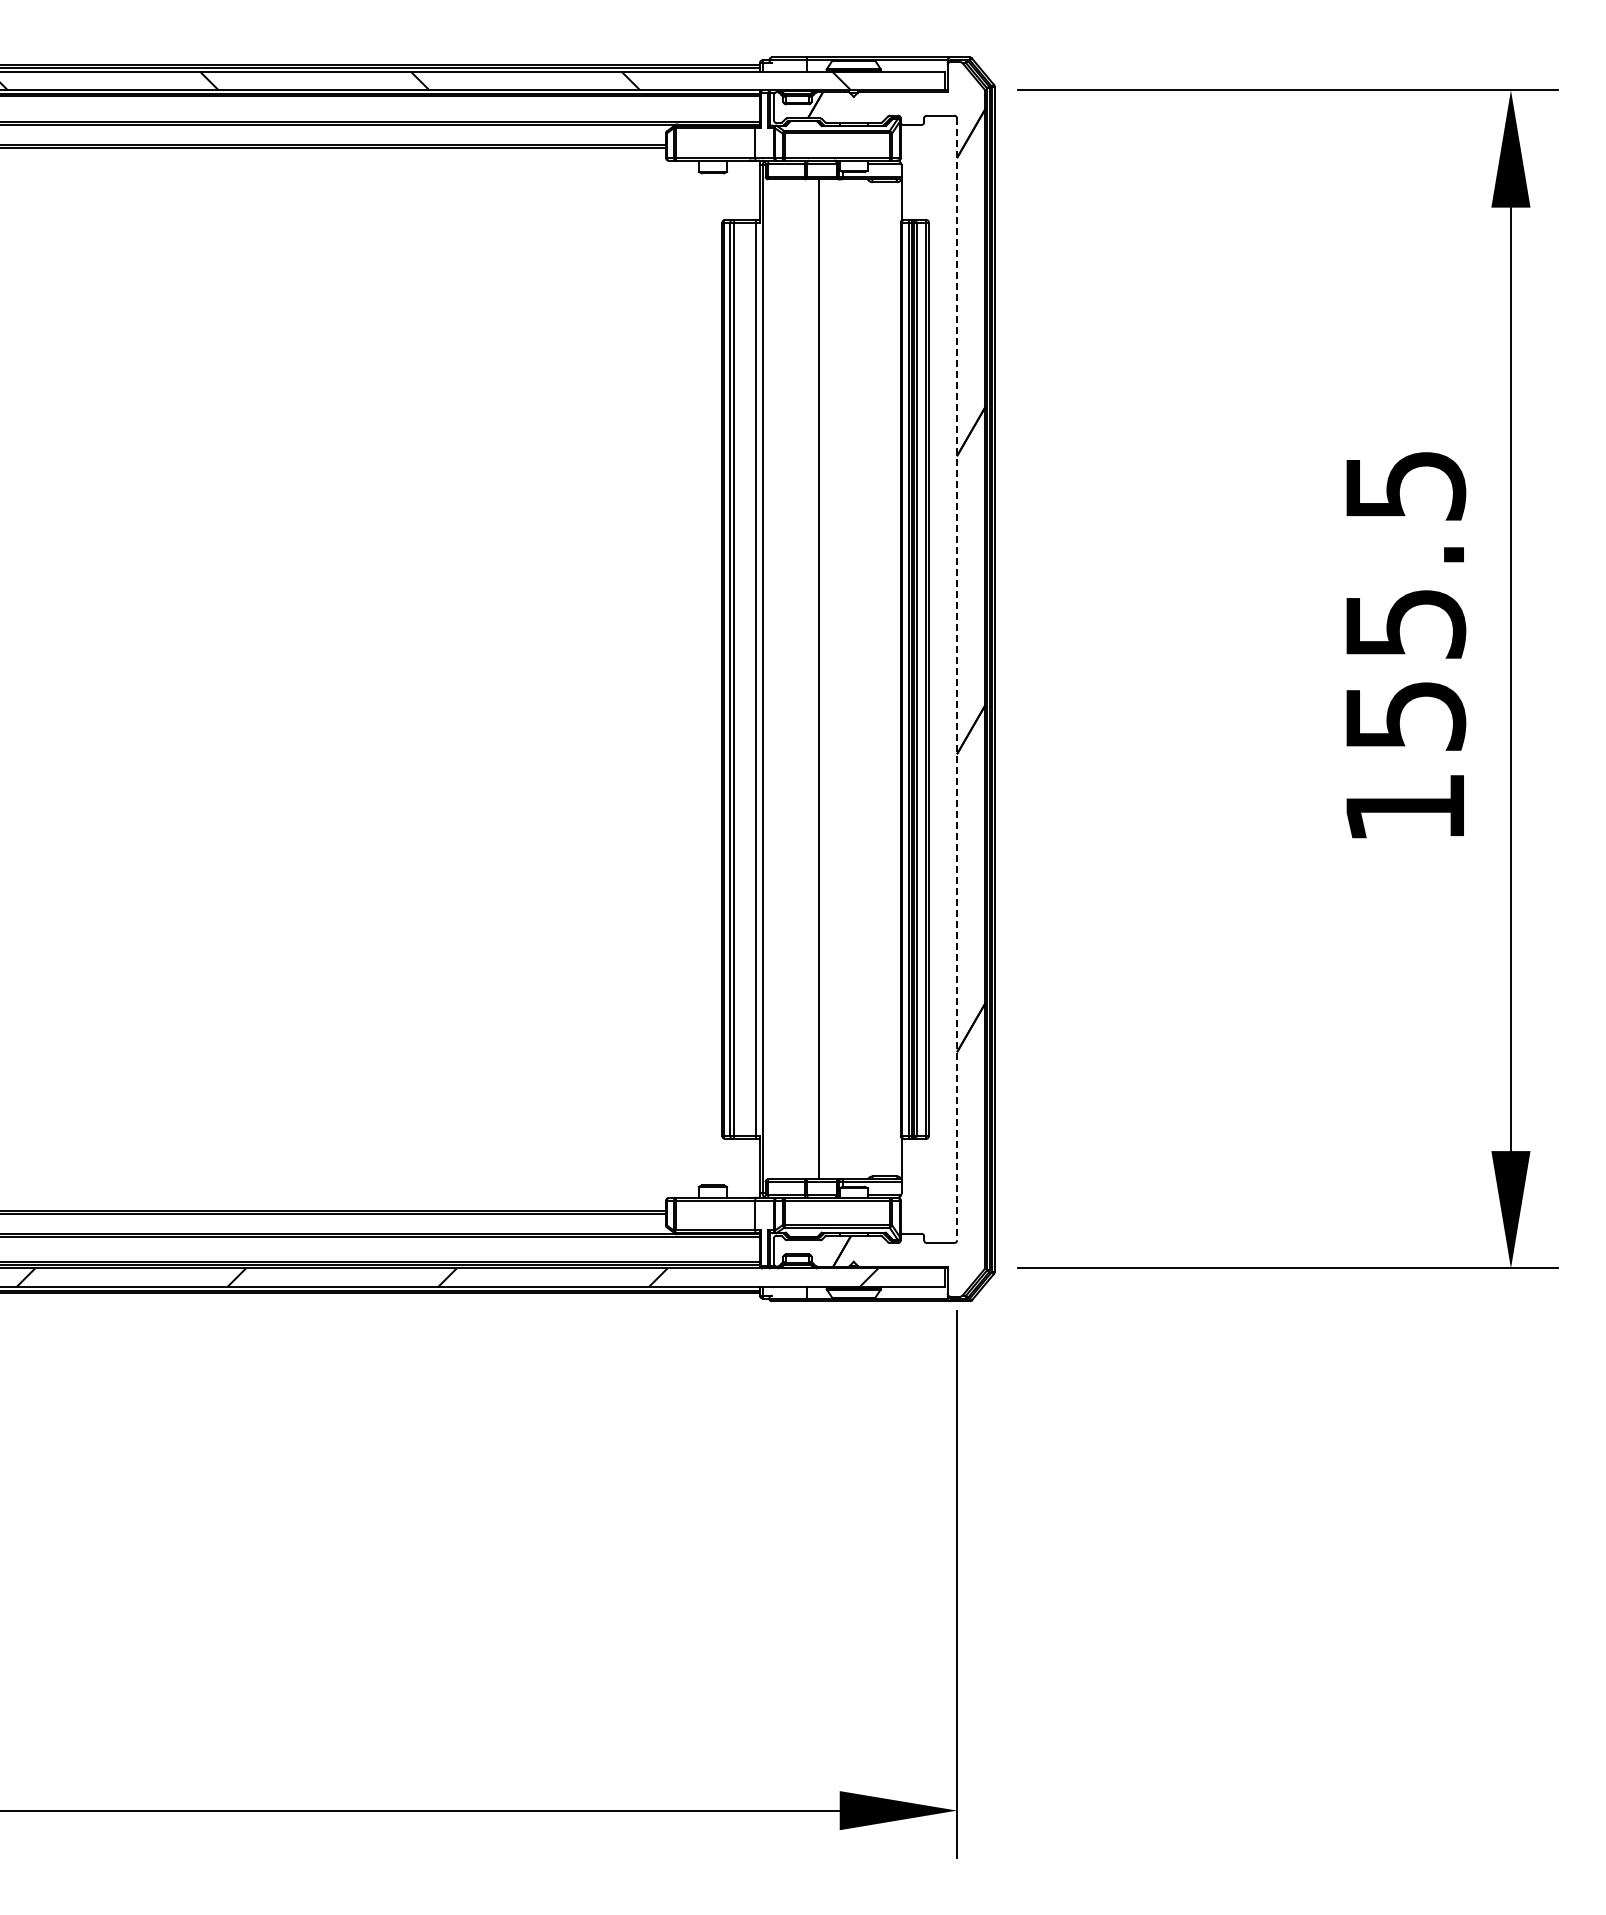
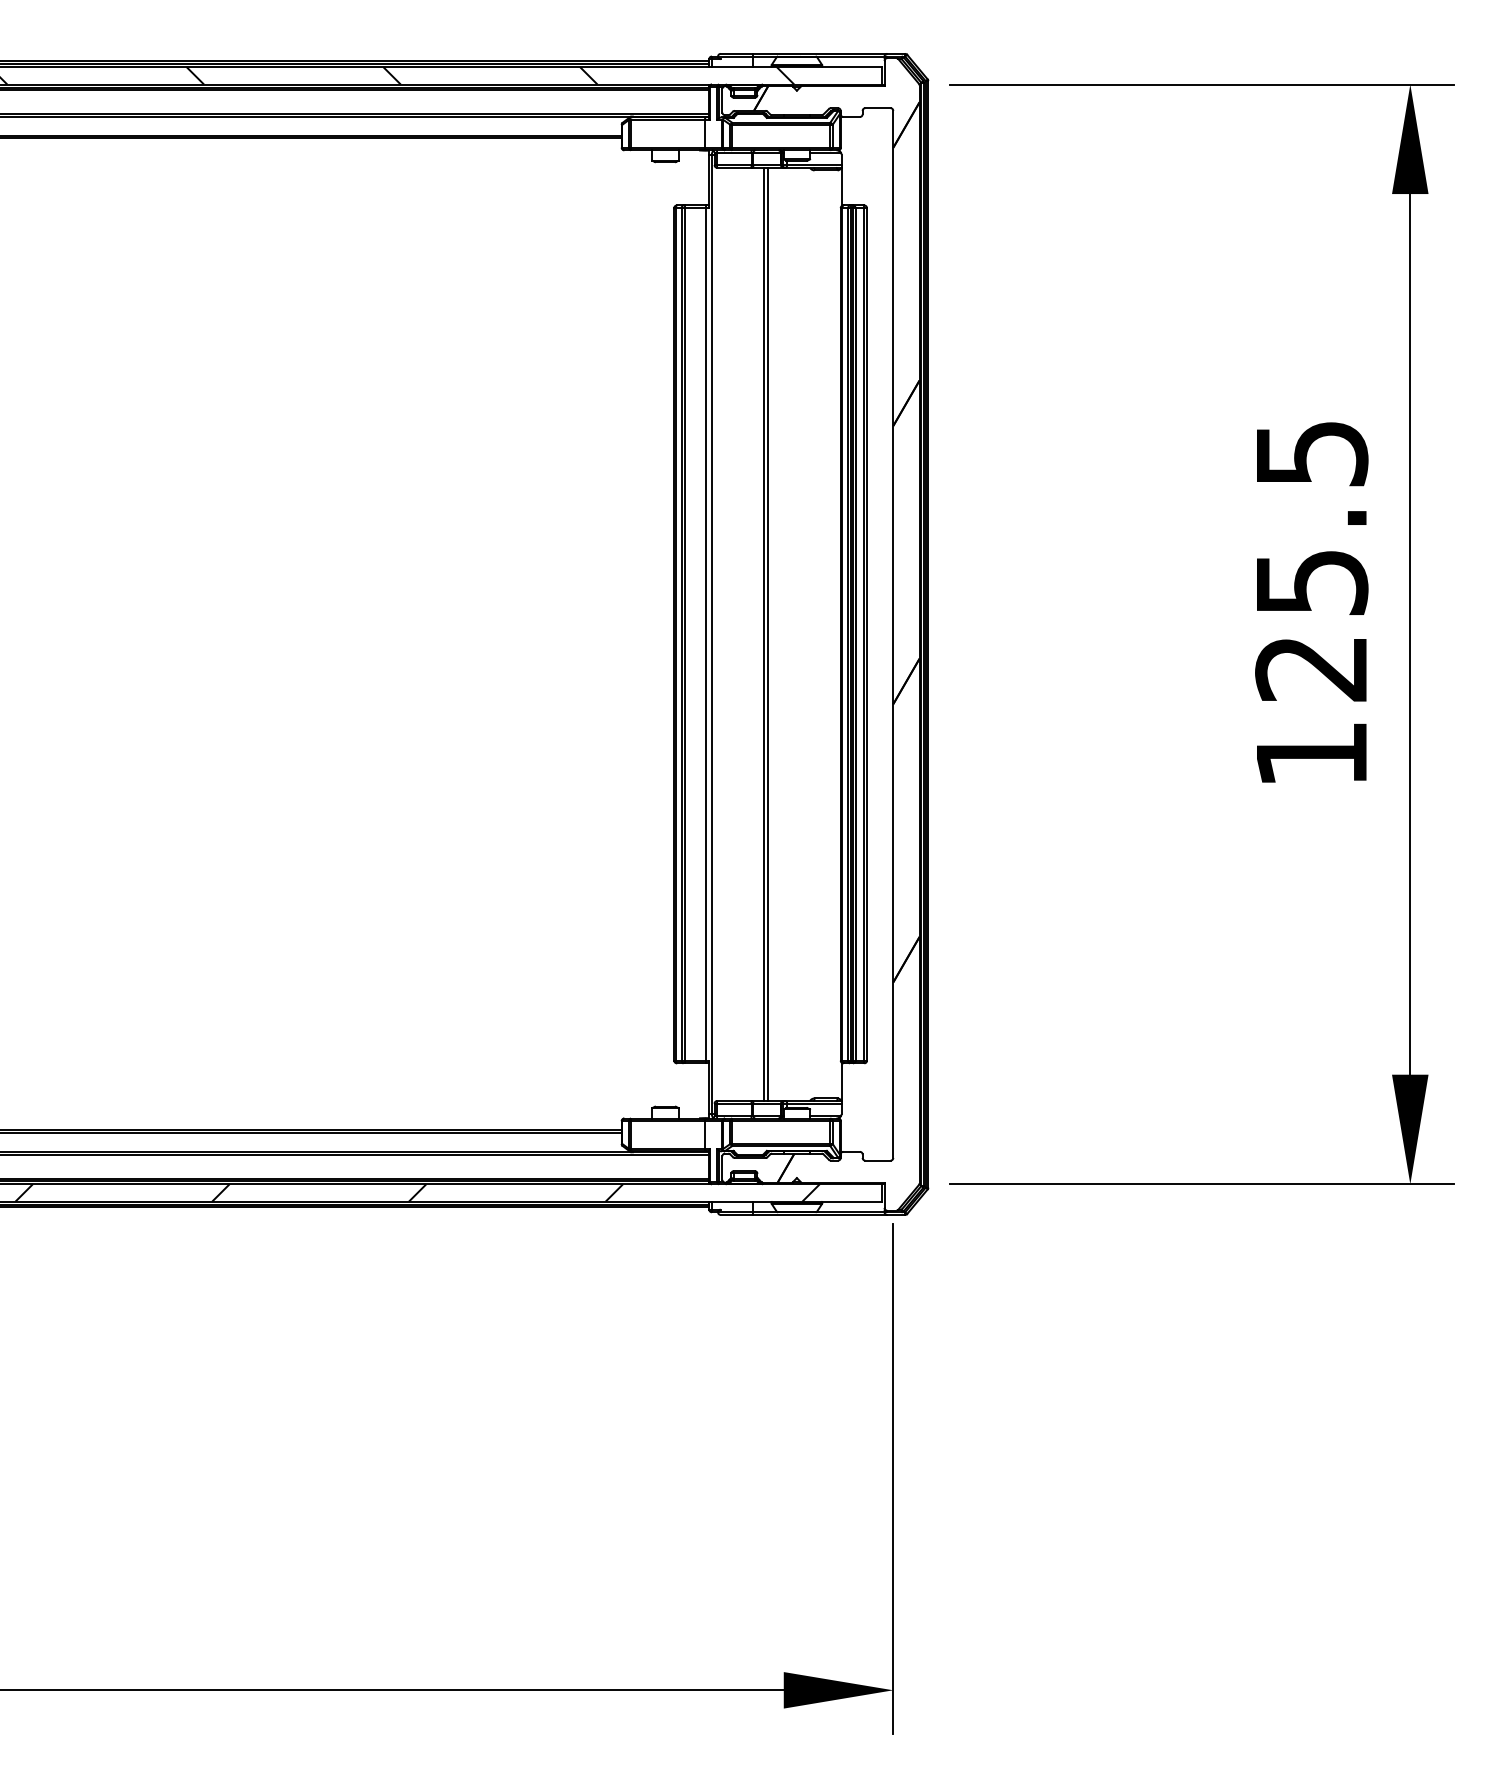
line: (822, 679) -> (767, 634), added
line: (957, 679) -> (893, 634), dashed -> solid
text: (1405, 716) -> (1311, 669), 155.5 -> 125.5

